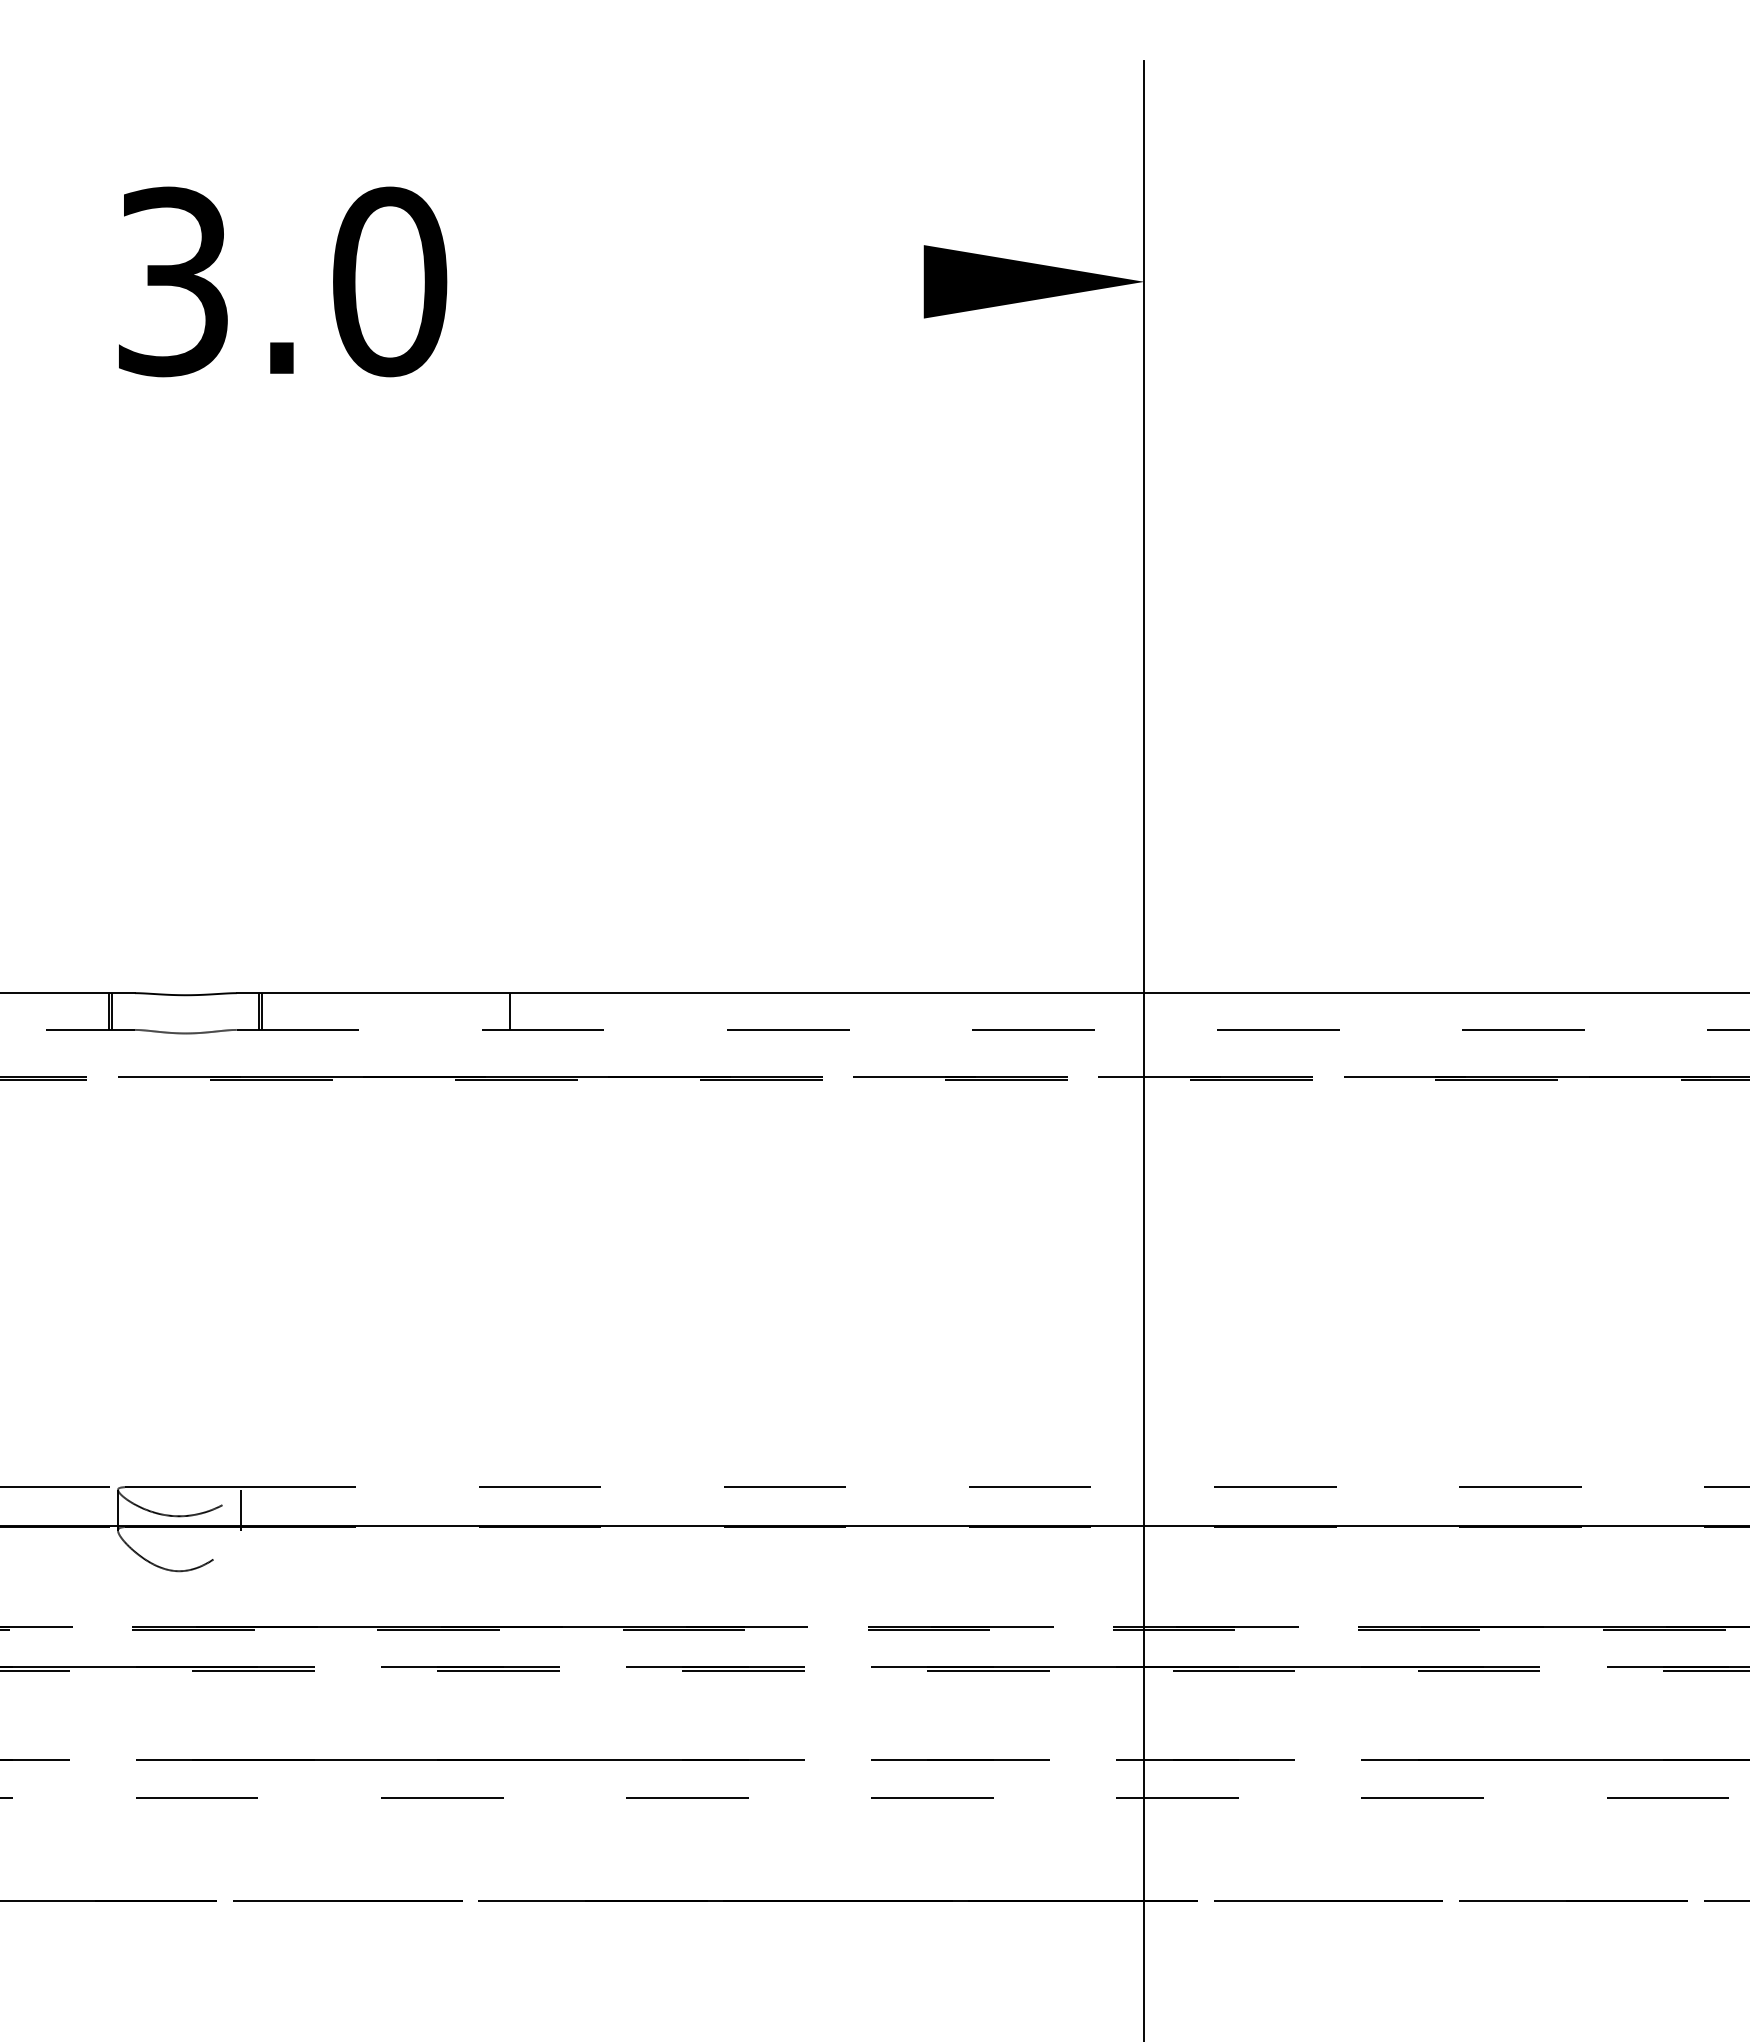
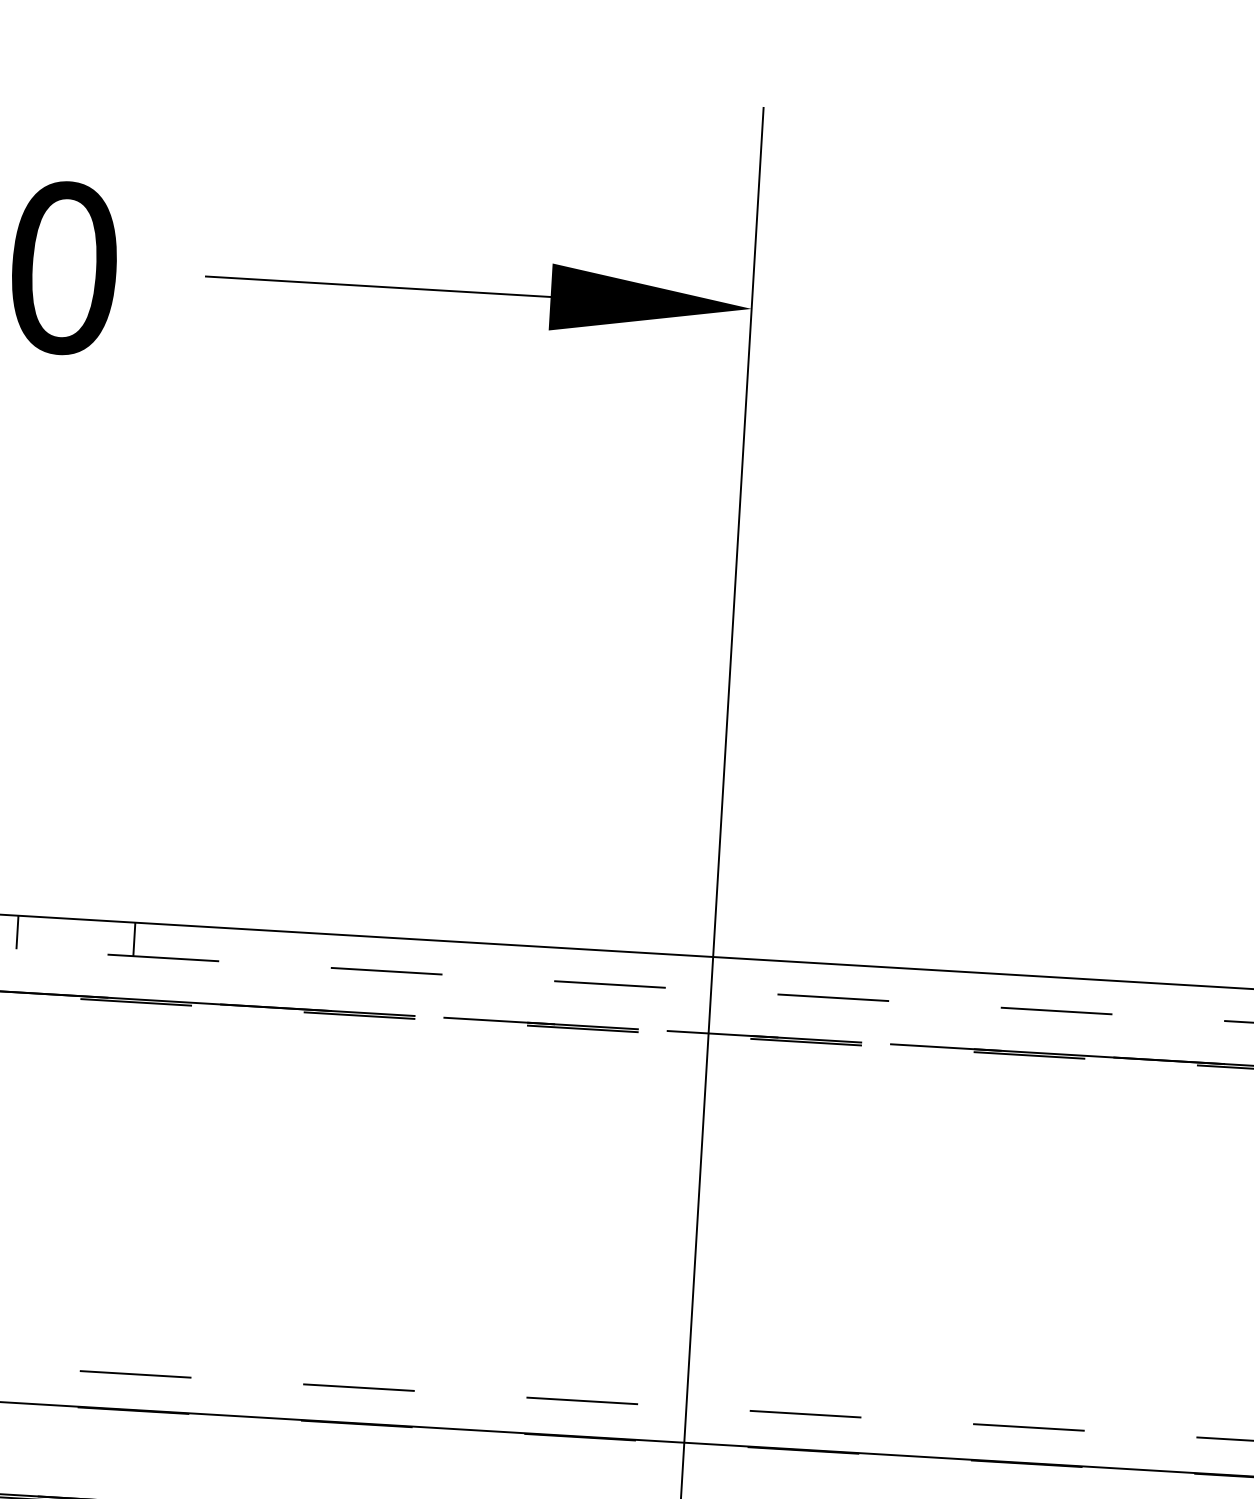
line: (734, 281) -> (378, 286), added
line: (381, 1011) -> (17, 932), added

